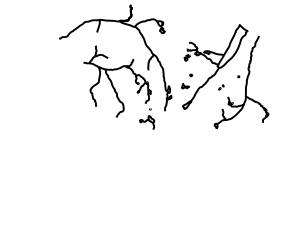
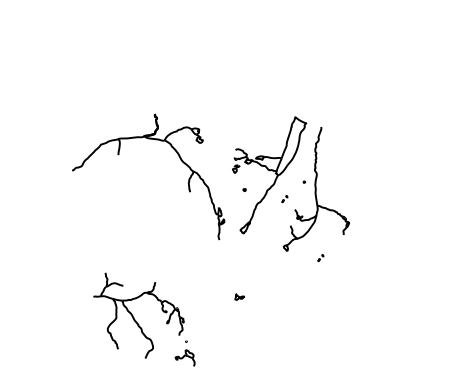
part: (185, 86) -> (239, 296), moved
part: (115, 90) -> (139, 324), moved
part: (241, 138) -> (320, 258), added

